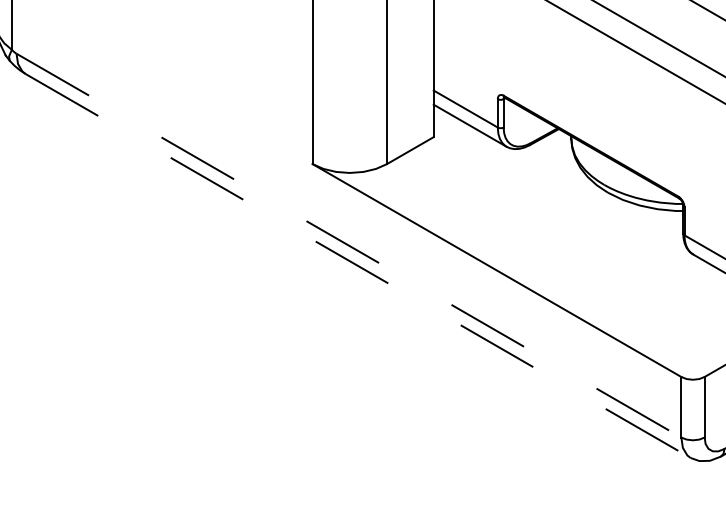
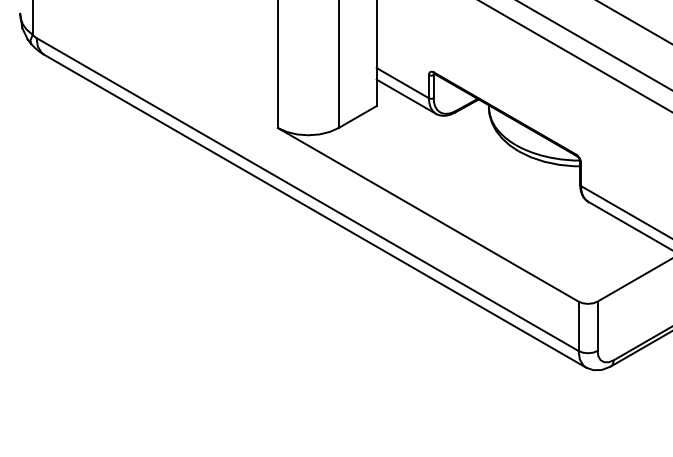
line: (348, 245) -> (307, 194), dashed -> solid
line: (358, 266) -> (315, 211), dashed -> solid

